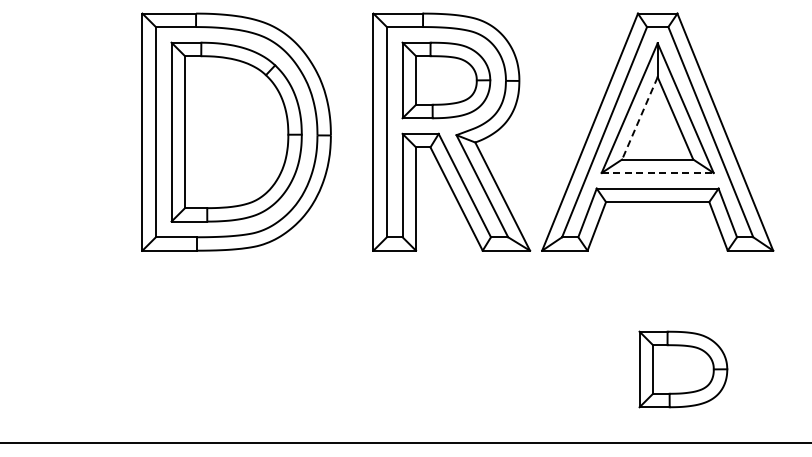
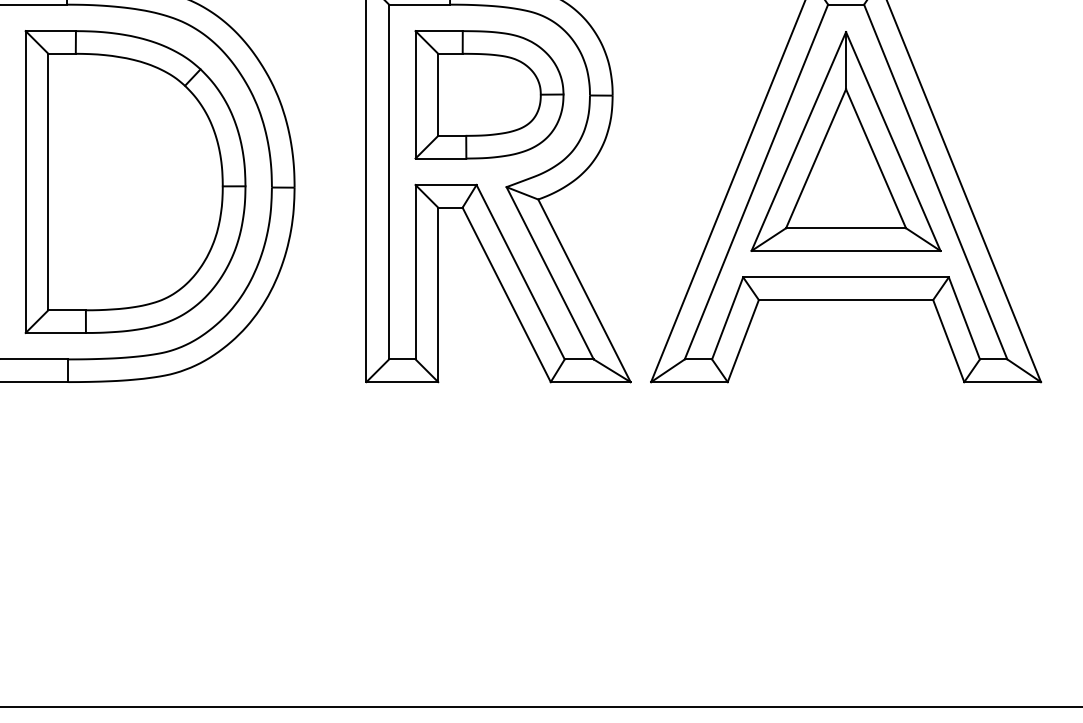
line: (639, 118) -> (815, 158), dashed -> solid
line: (657, 172) -> (845, 250), dashed -> solid
part: (683, 369) -> (889, 582), removed

